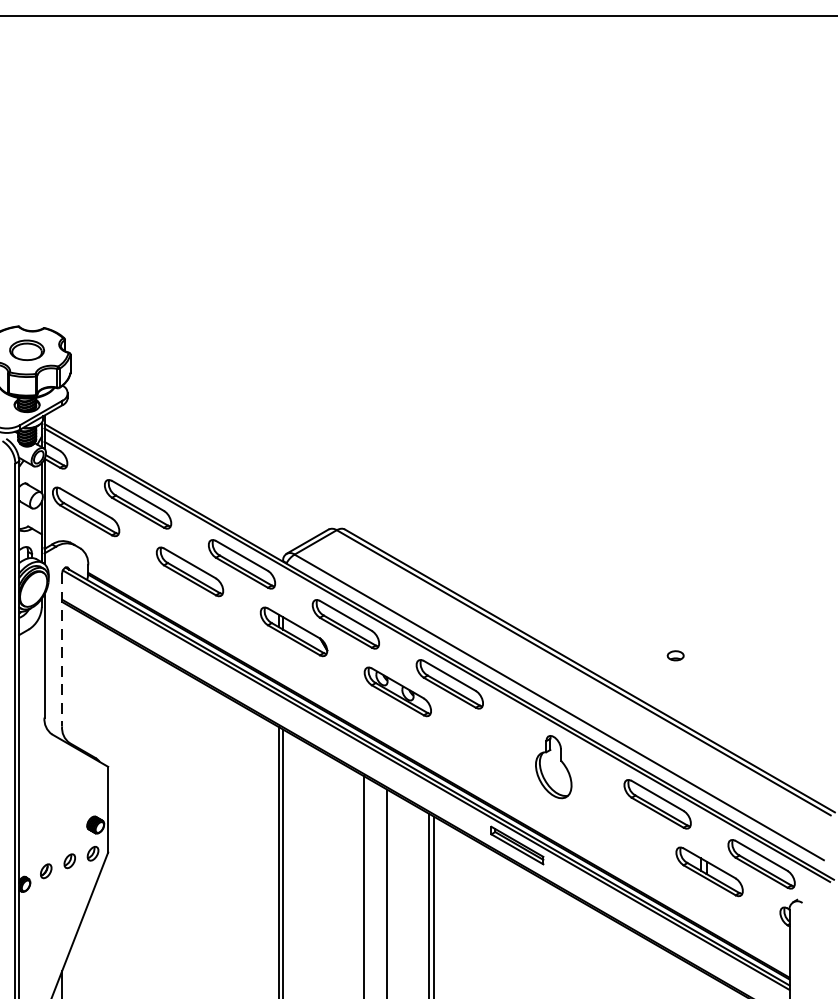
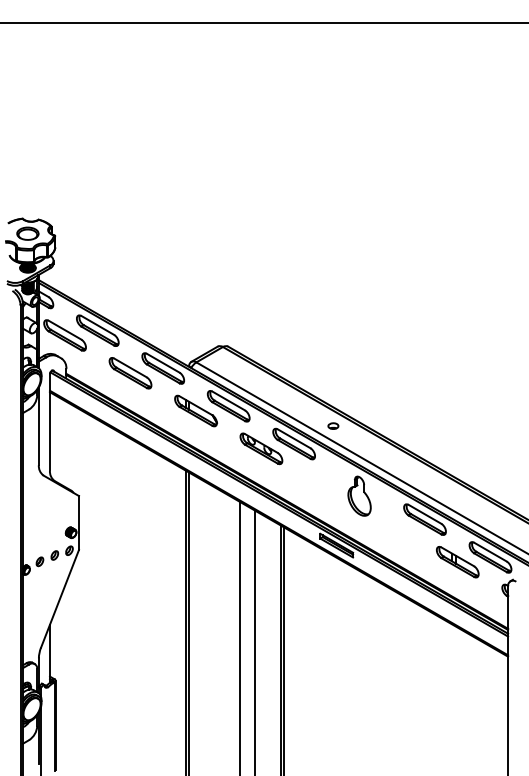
line: (62, 650) -> (50, 422), dashed -> solid
part: (675, 654) -> (333, 425), moved

